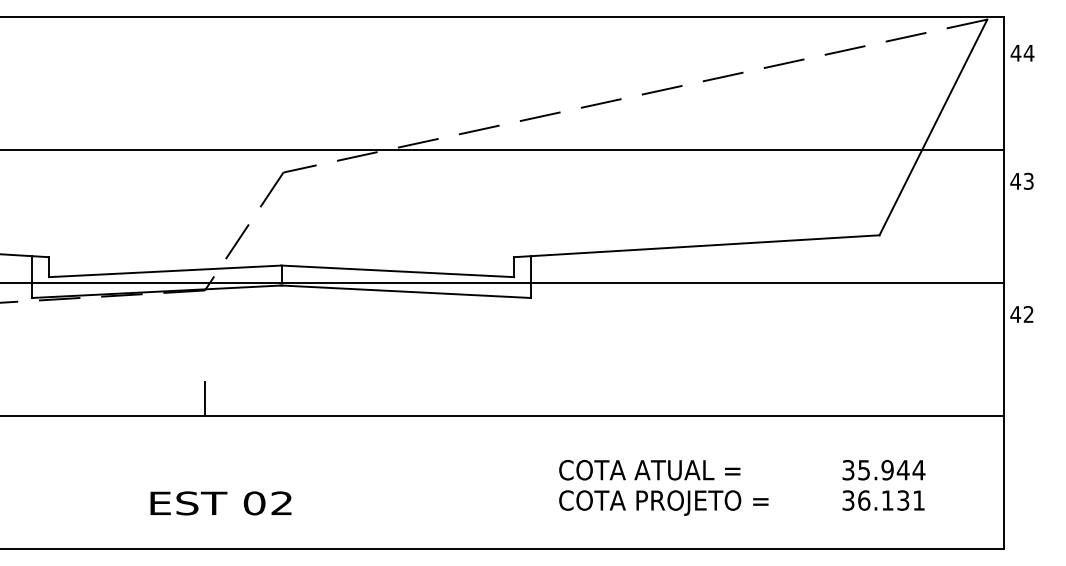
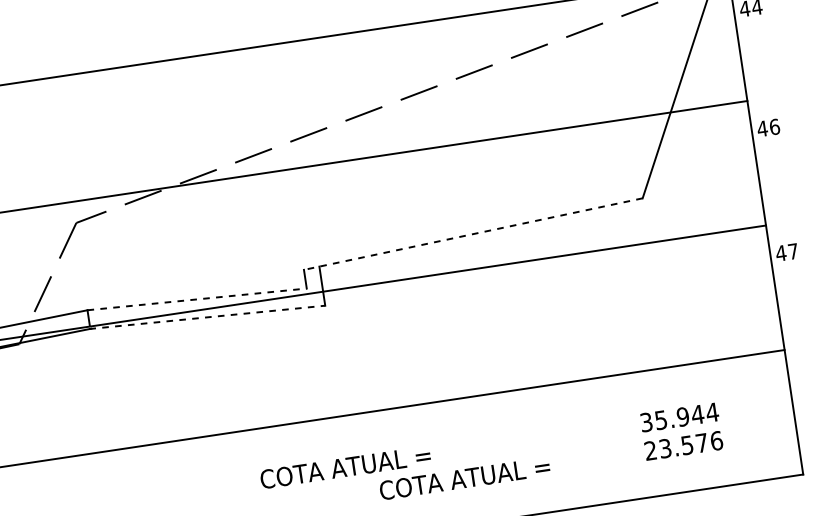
text: (1028, 180) -> (774, 126), 43 -> 46
line: (696, 246) -> (473, 234), solid -> dashed
line: (398, 271) -> (197, 299), solid -> dashed
line: (406, 291) -> (208, 317), solid -> dashed
text: (1028, 313) -> (792, 250), 42 -> 47
line: (204, 398) -> (34, 445), removed
text: (649, 470) -> (345, 467), moved
text: (883, 500) -> (683, 445), 36.131 -> 23.576
text: (701, 502) -> (513, 473), COTA PROJETO = -> COTA ATUAL =

